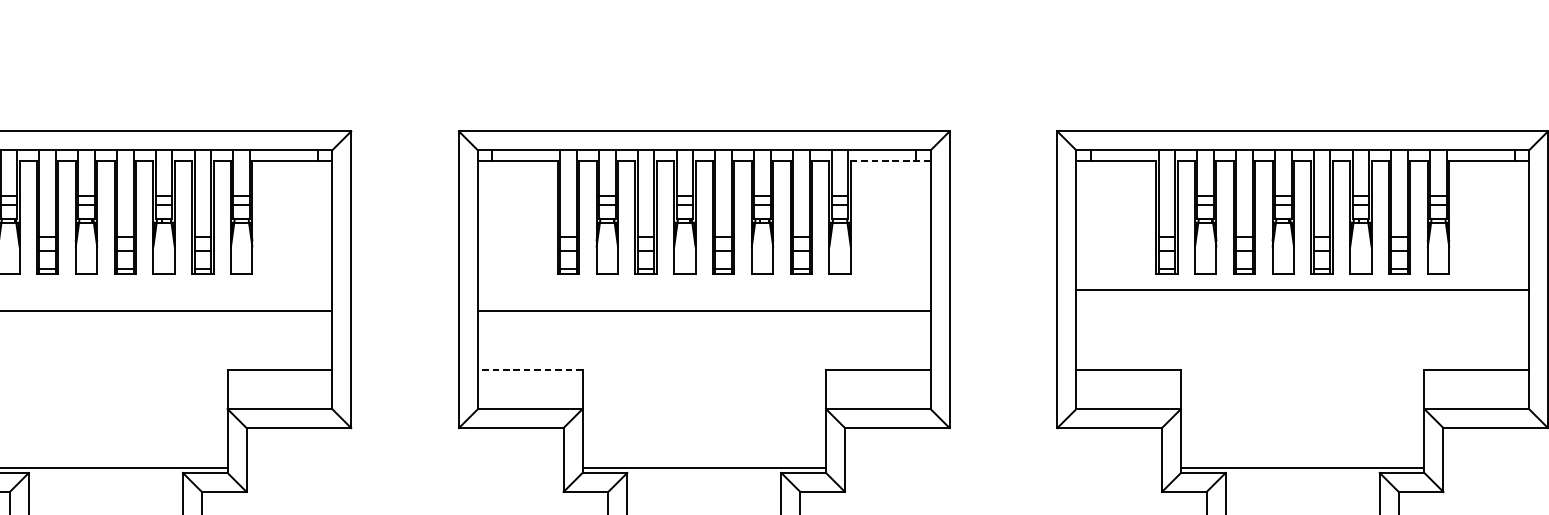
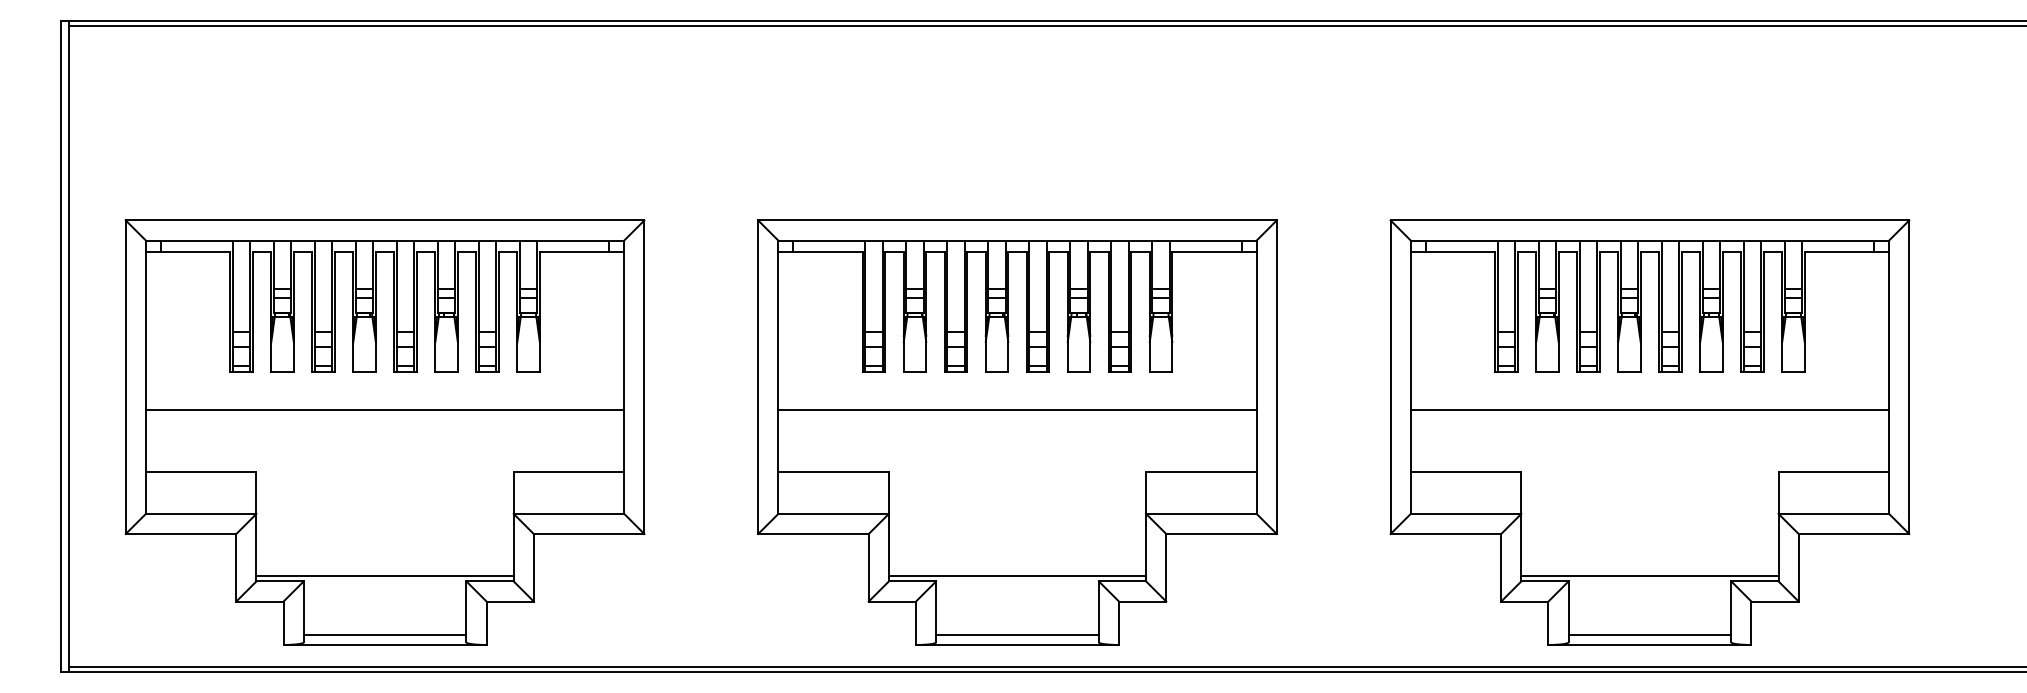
line: (890, 161) -> (1214, 252), dashed -> solid
line: (1302, 289) -> (1649, 409), moved
line: (530, 369) -> (833, 472), dashed -> solid

